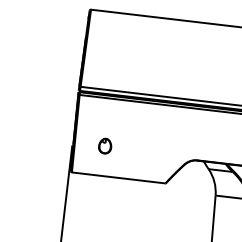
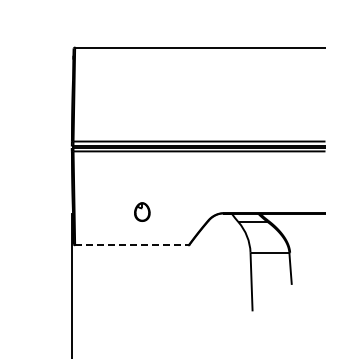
part: (105, 145) -> (142, 211), moved
line: (118, 178) -> (131, 245), solid -> dashed

